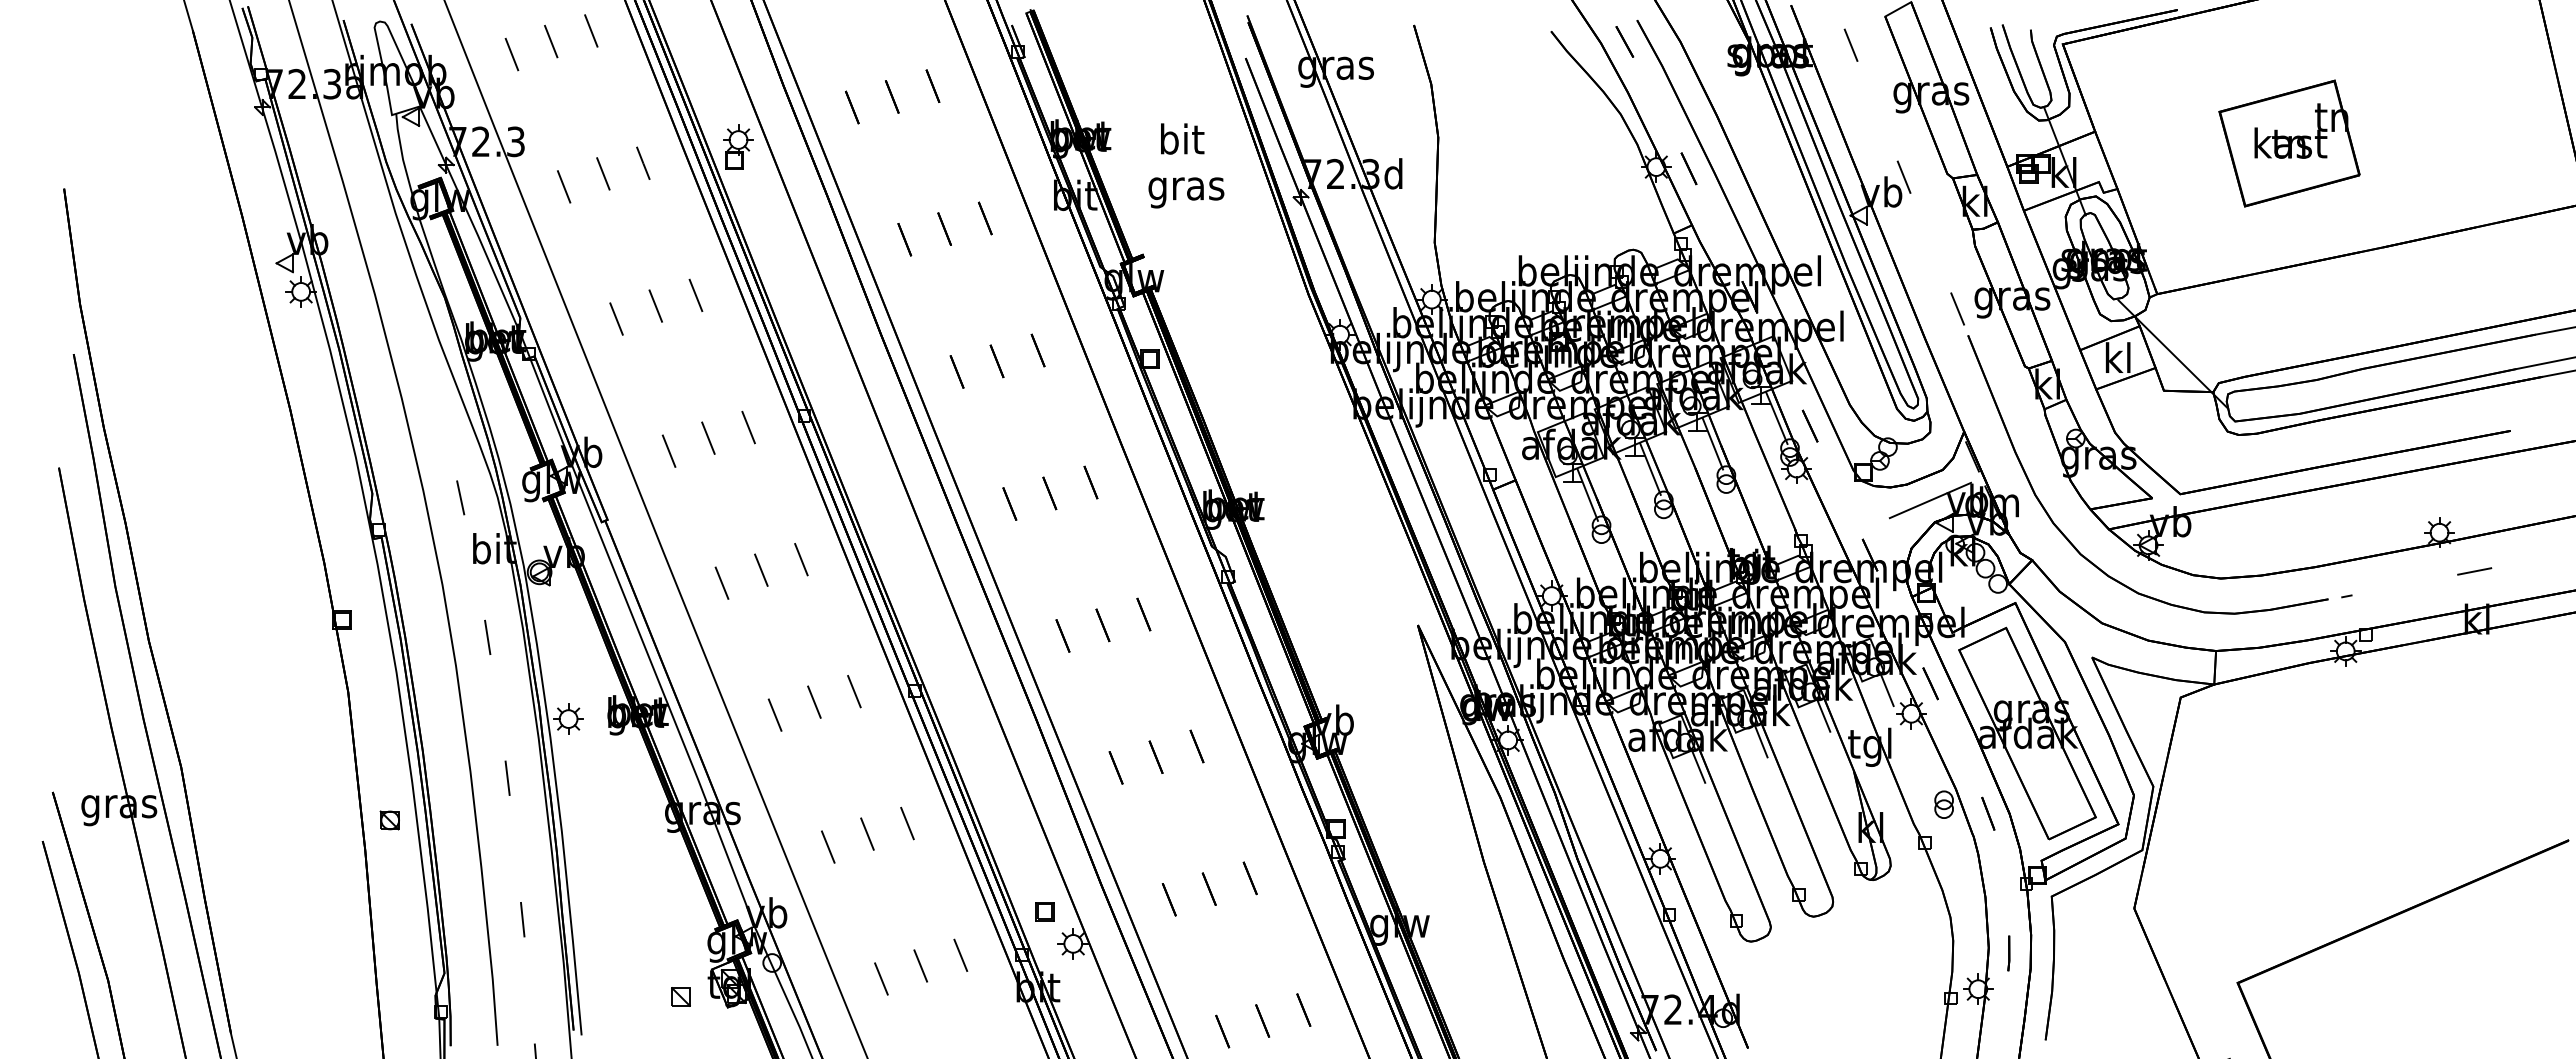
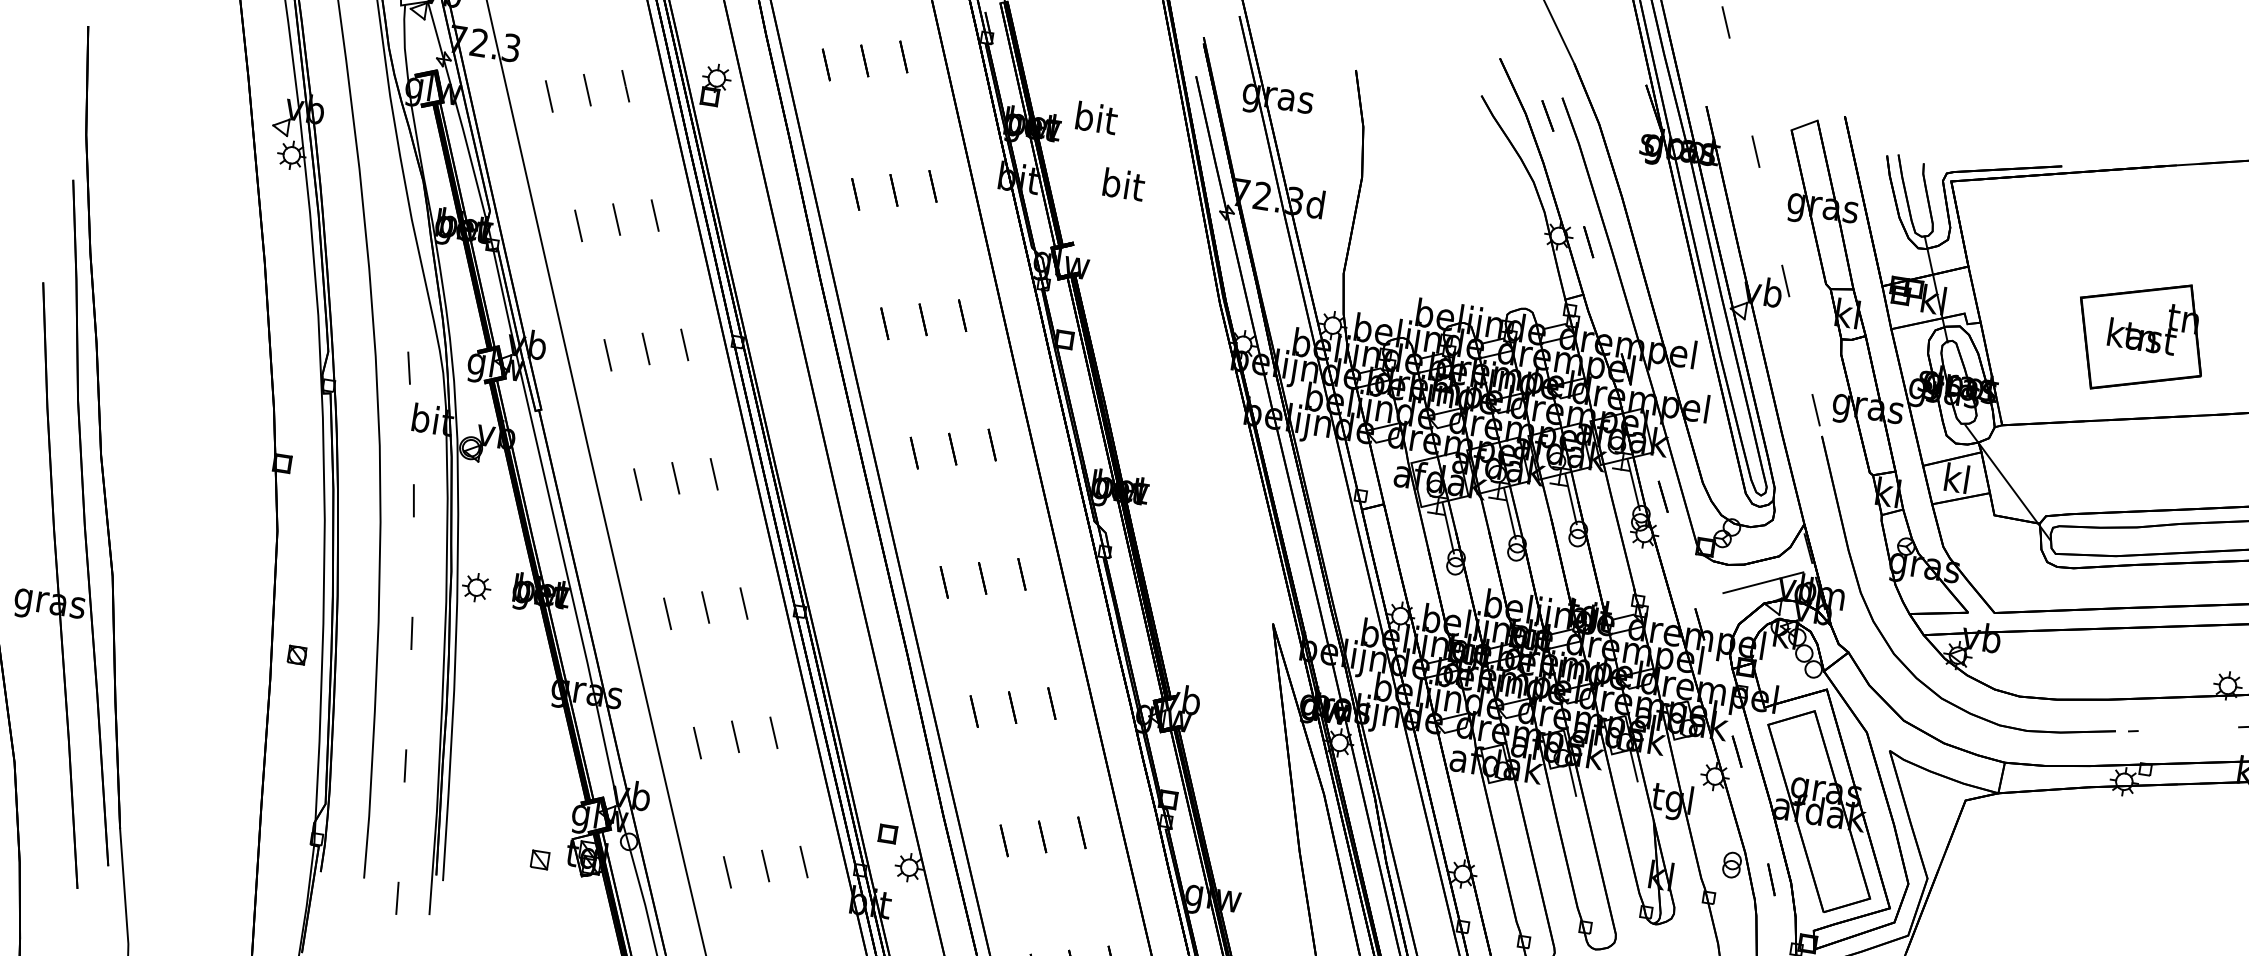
text: (1182, 138) -> (1096, 117), moved
part: (2289, 143) -> (2140, 336), moved
text: (1186, 188) -> (1122, 187), gras -> bit
line: (1887, 689) -> (1696, 750), removed
line: (1698, 766) -> (1511, 794), removed

